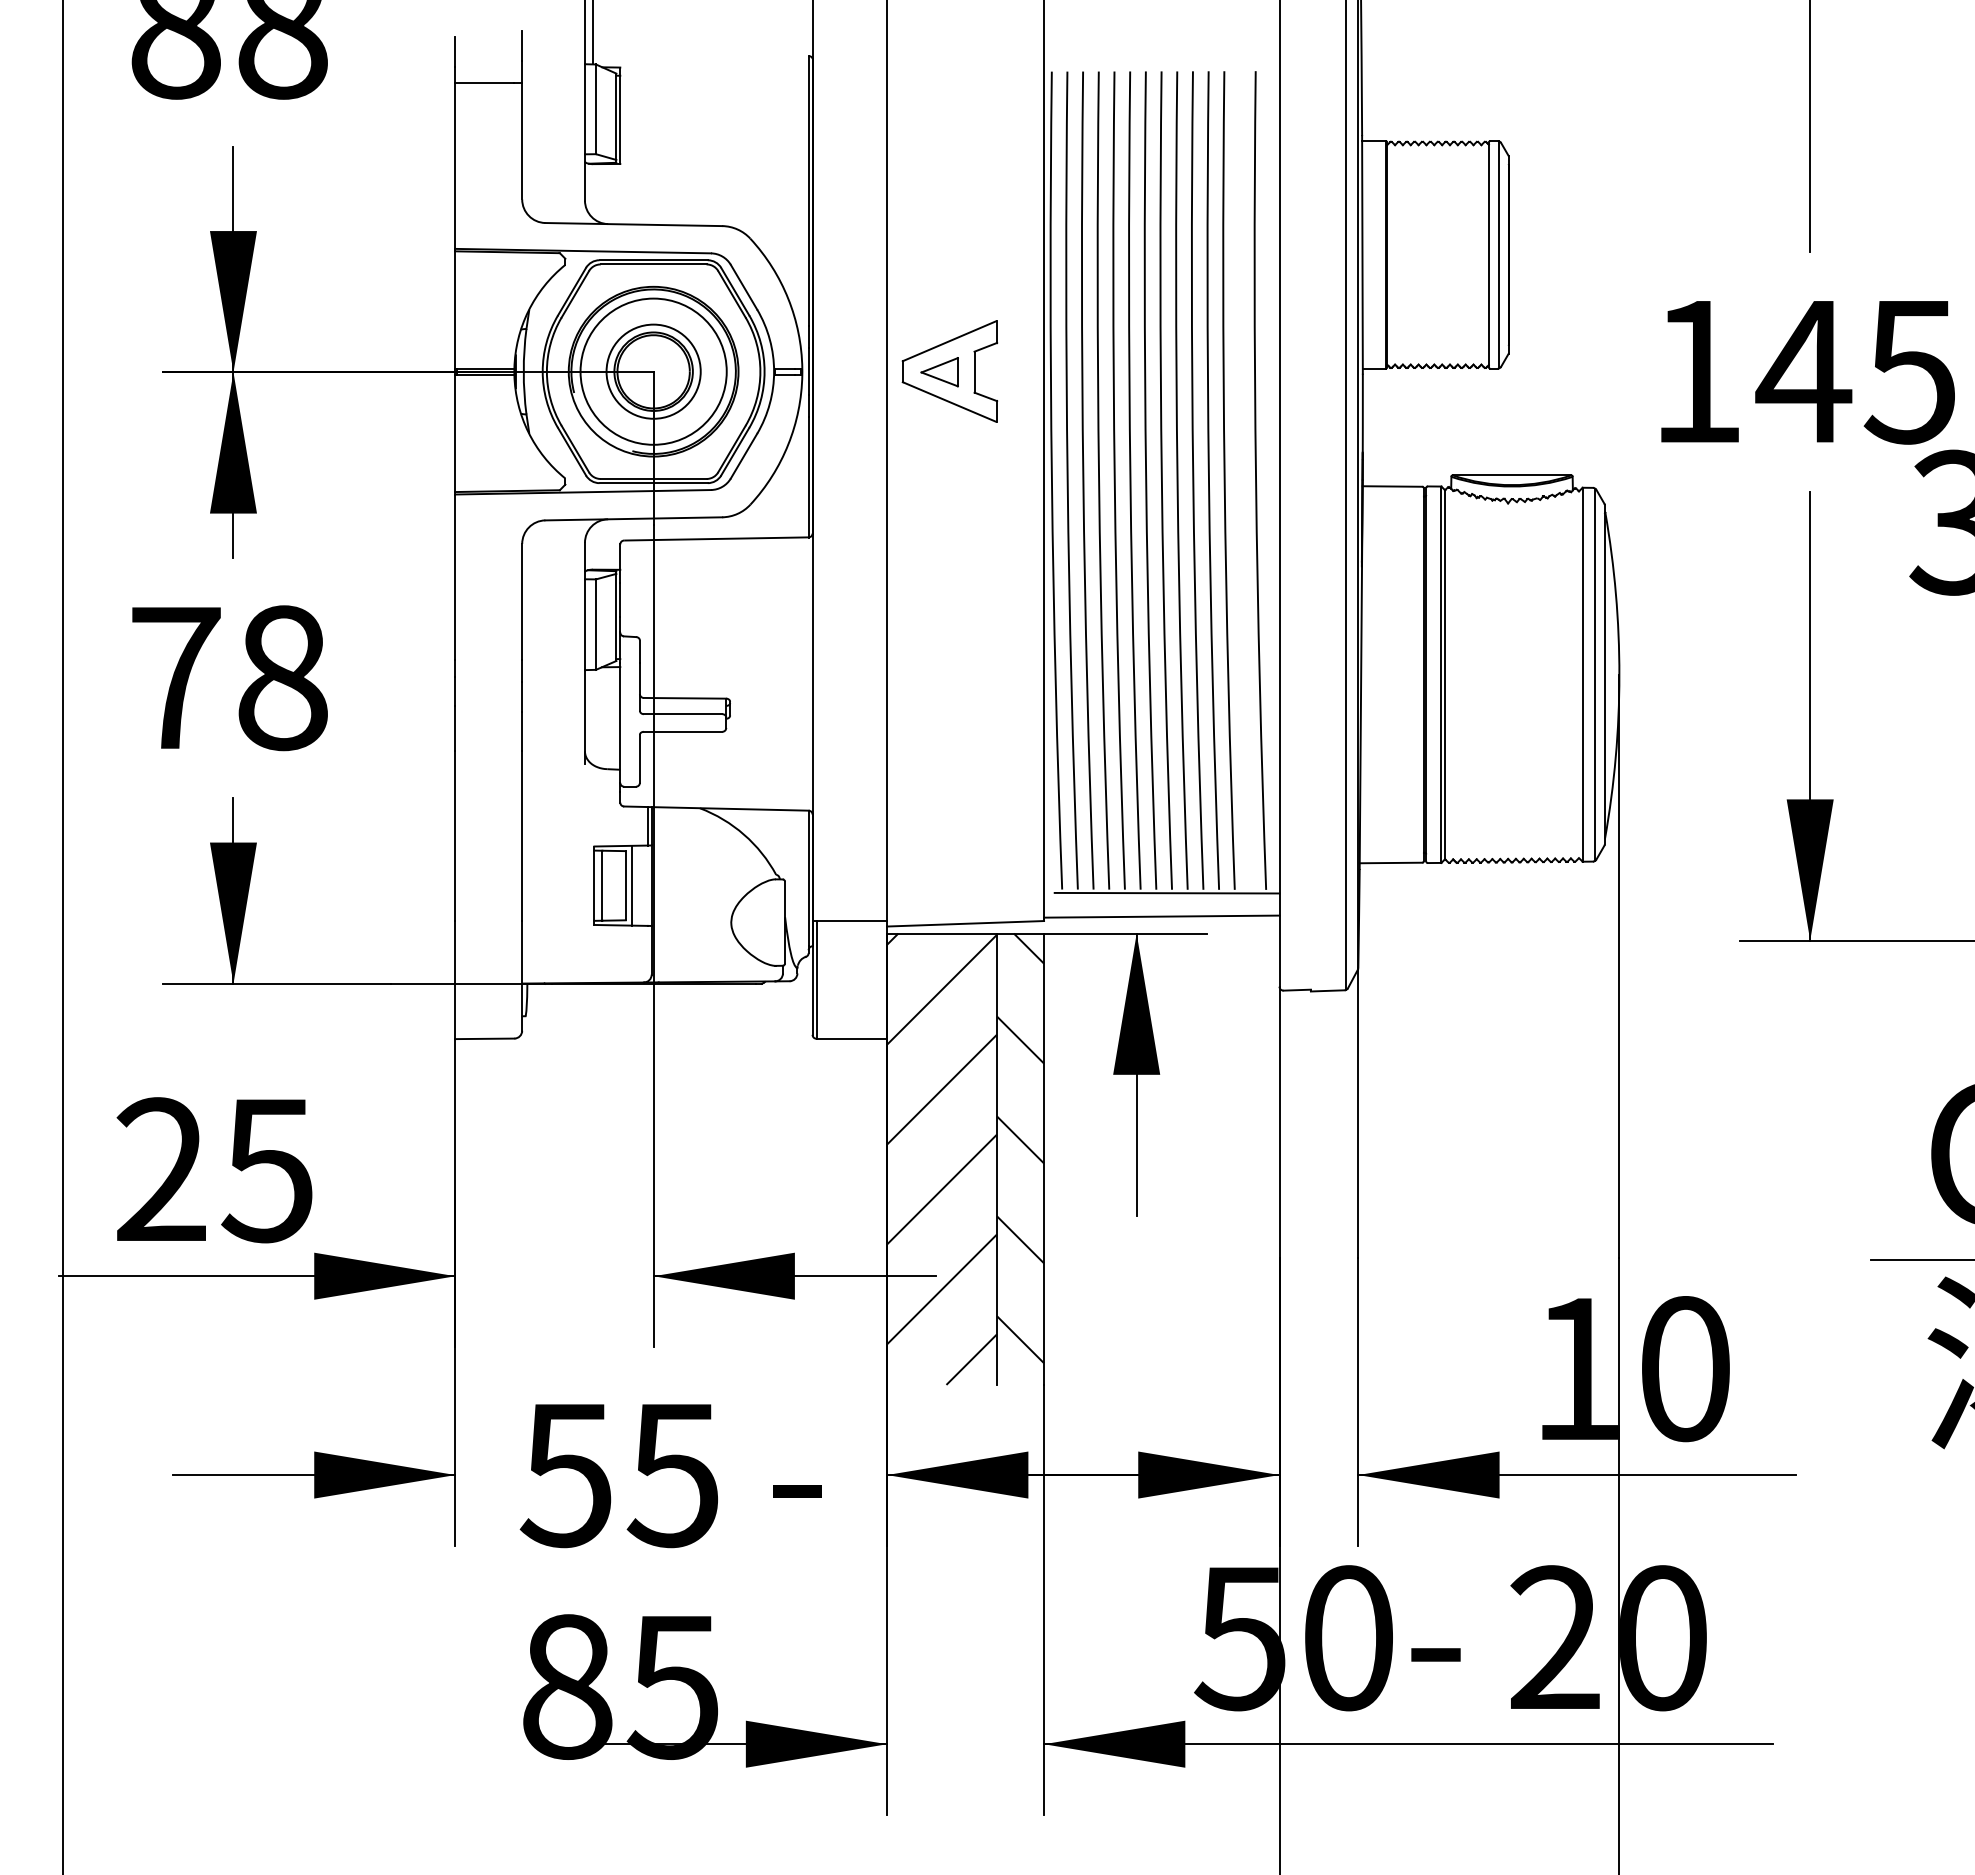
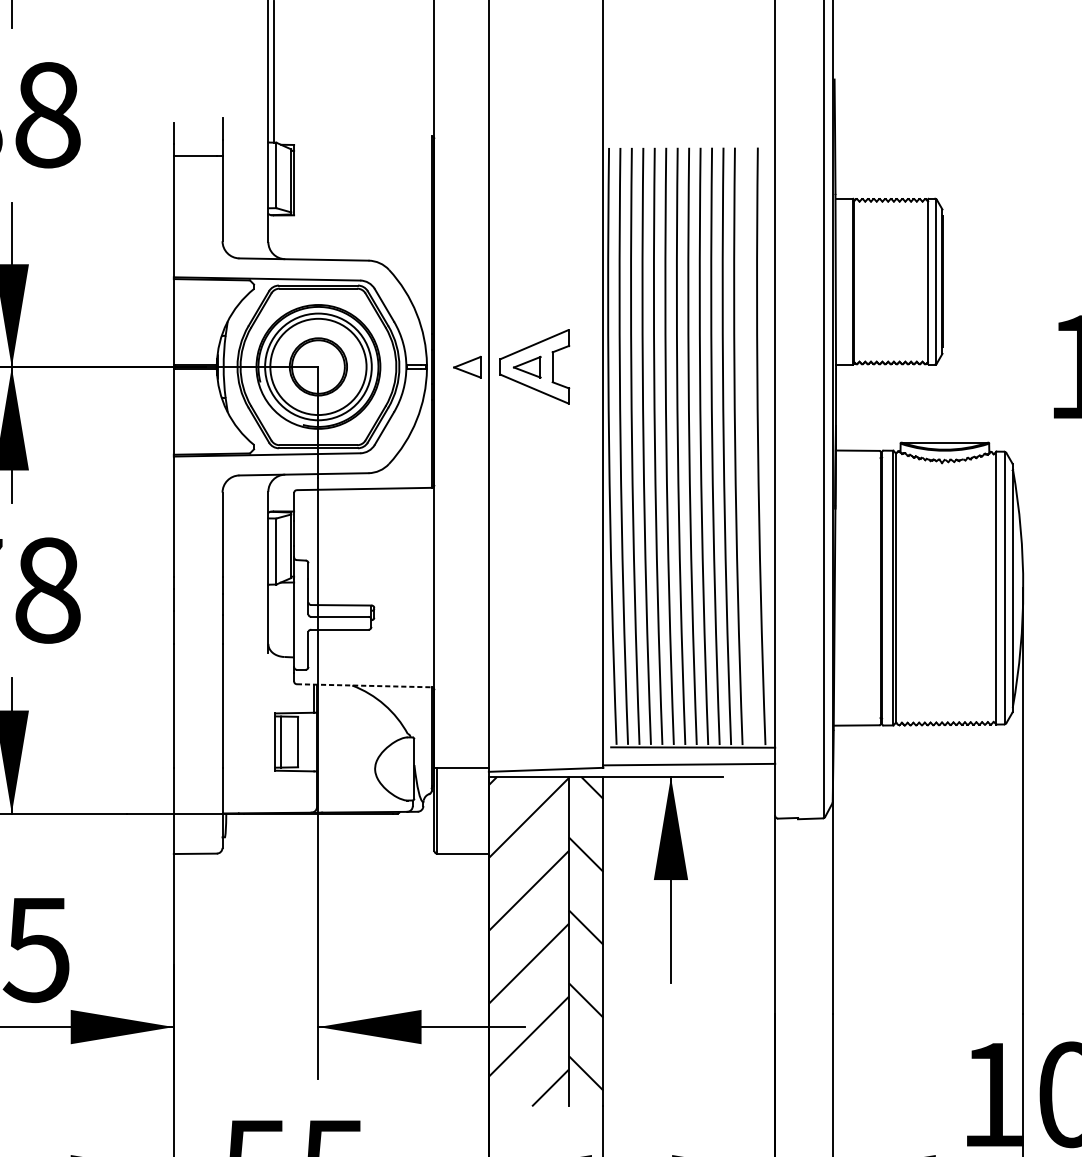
circle: (653, 371) -> (318, 366), size x1.4
part: (857, 372) -> (467, 367), added
line: (716, 808) -> (364, 685), solid -> dashed
line: (632, 885) -> (303, 741), removed

